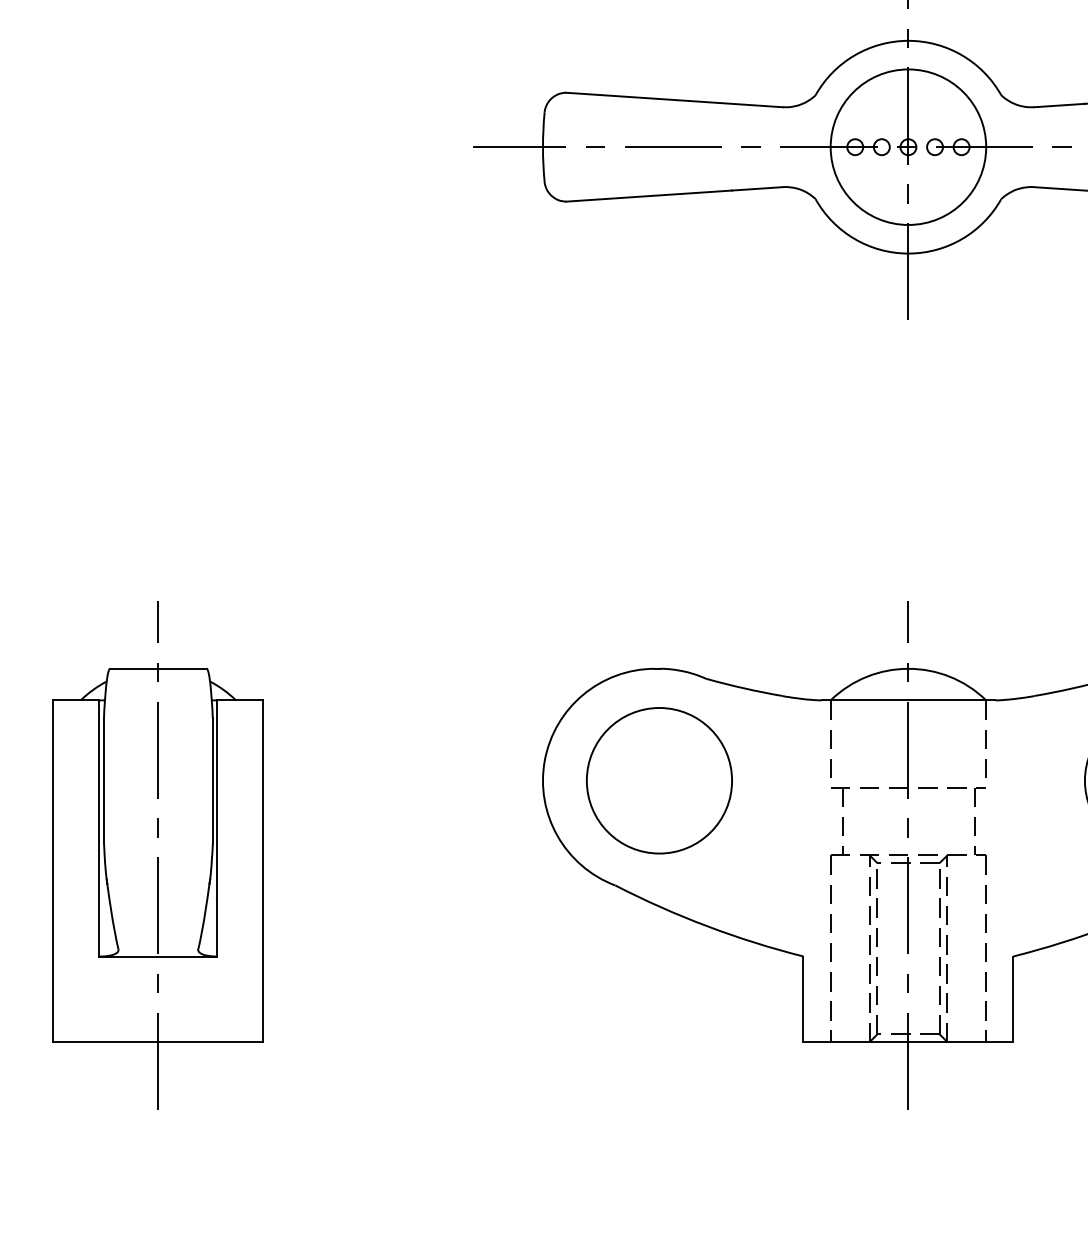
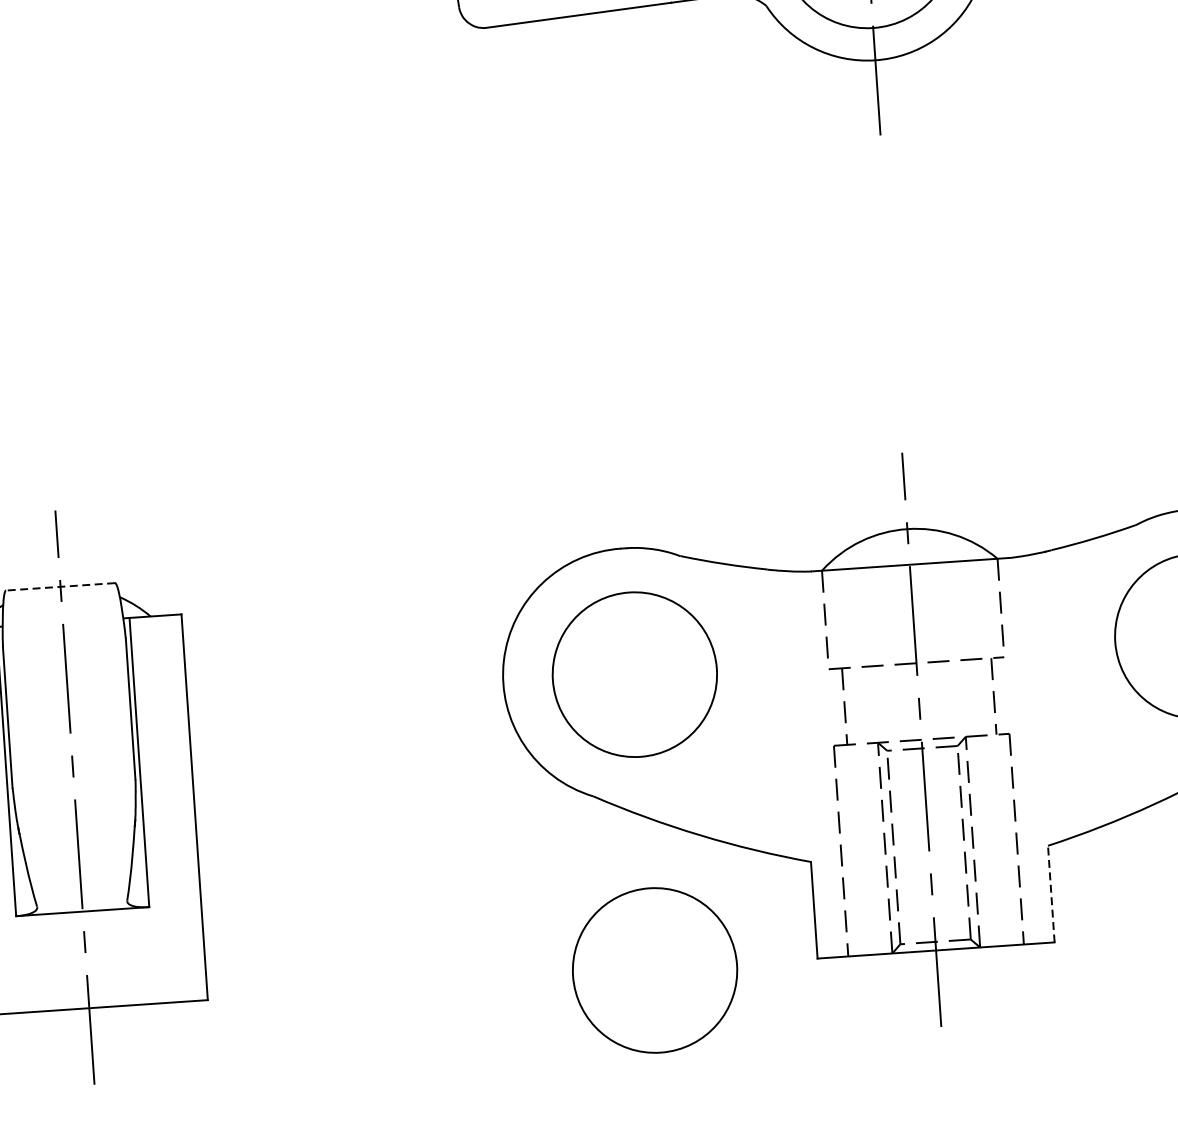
line: (157, 668) -> (59, 586), solid -> dashed
line: (1013, 999) -> (1051, 894), solid -> dashed
part: (659, 1042) -> (655, 970), added

